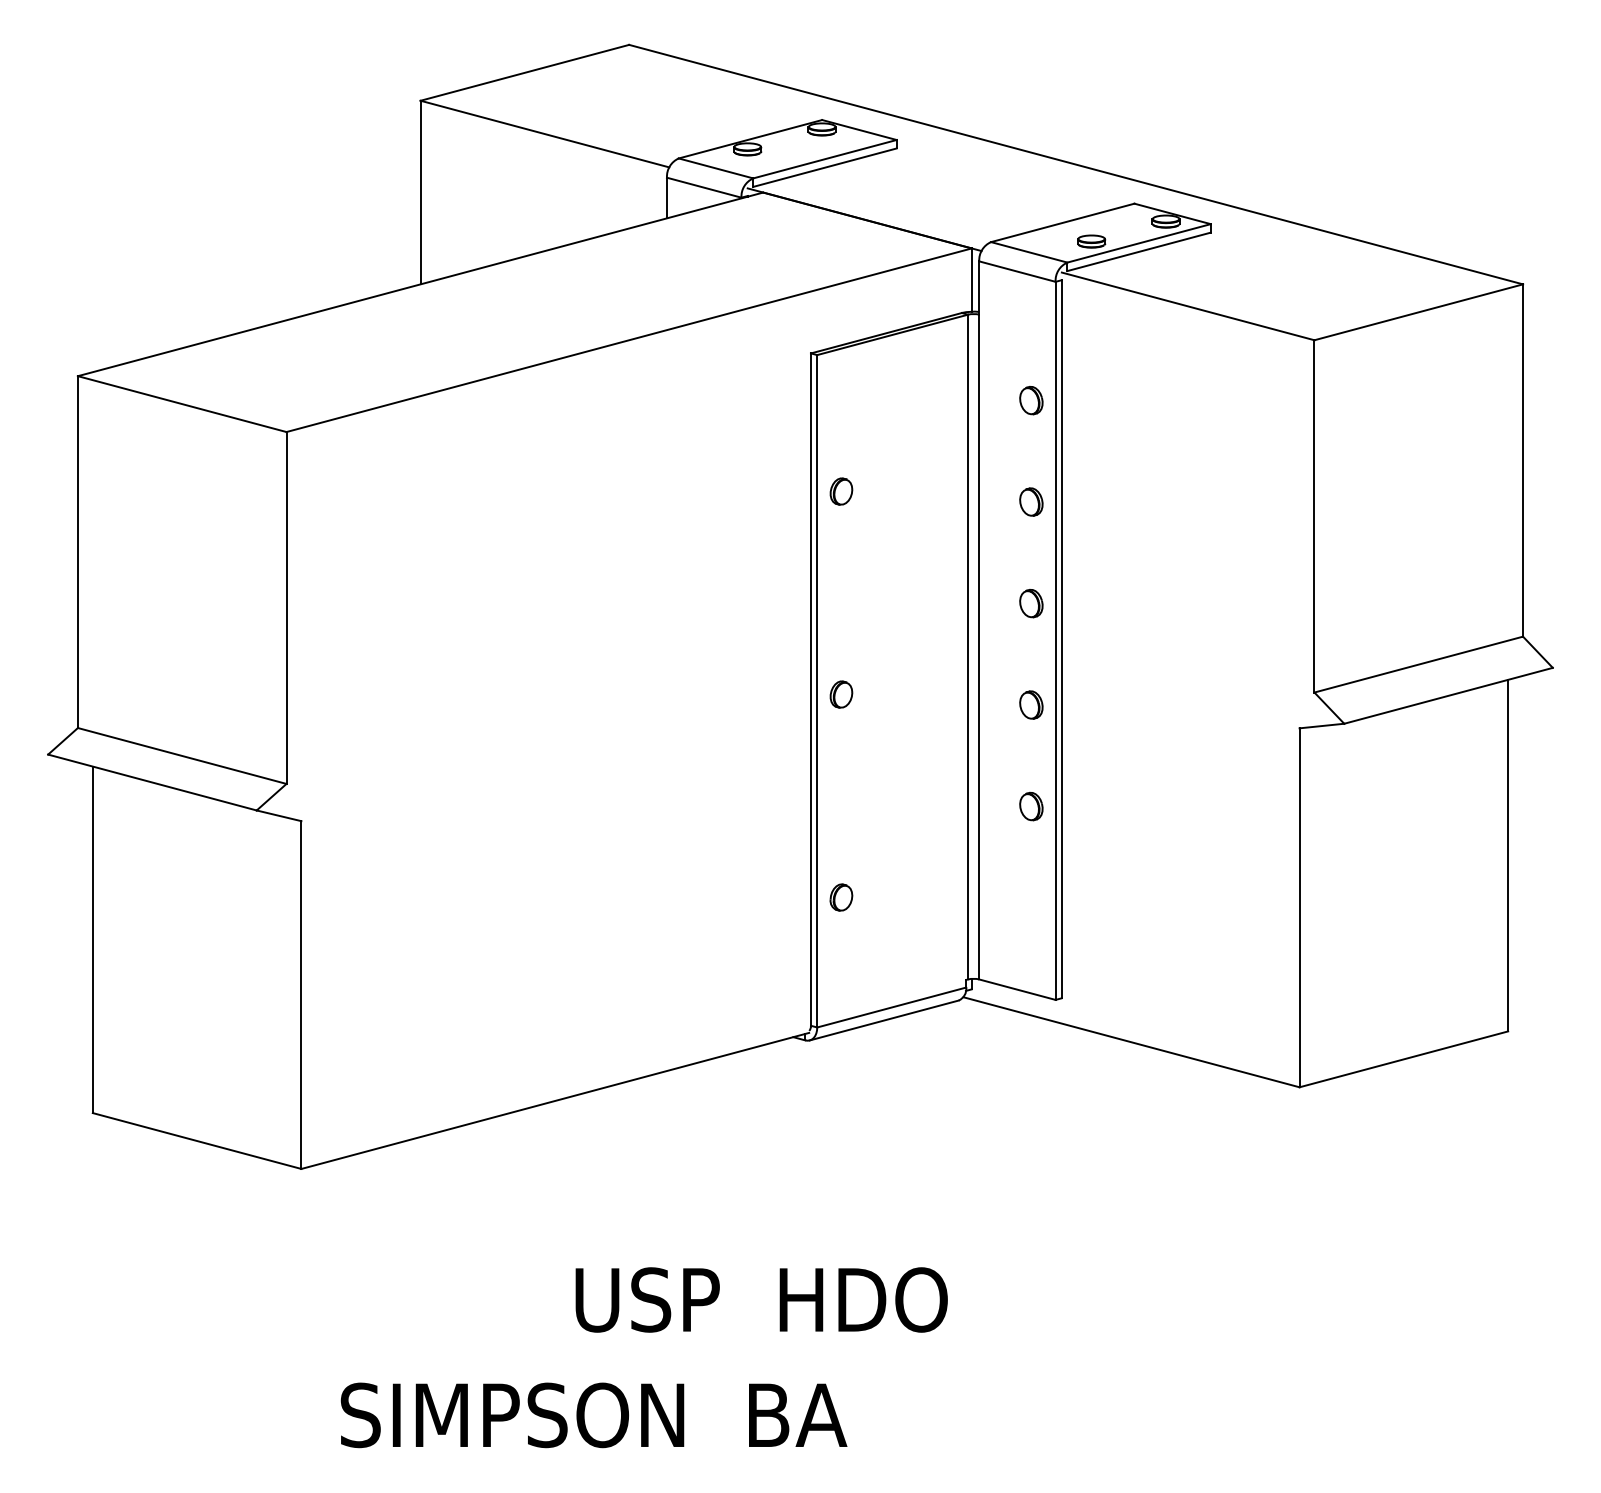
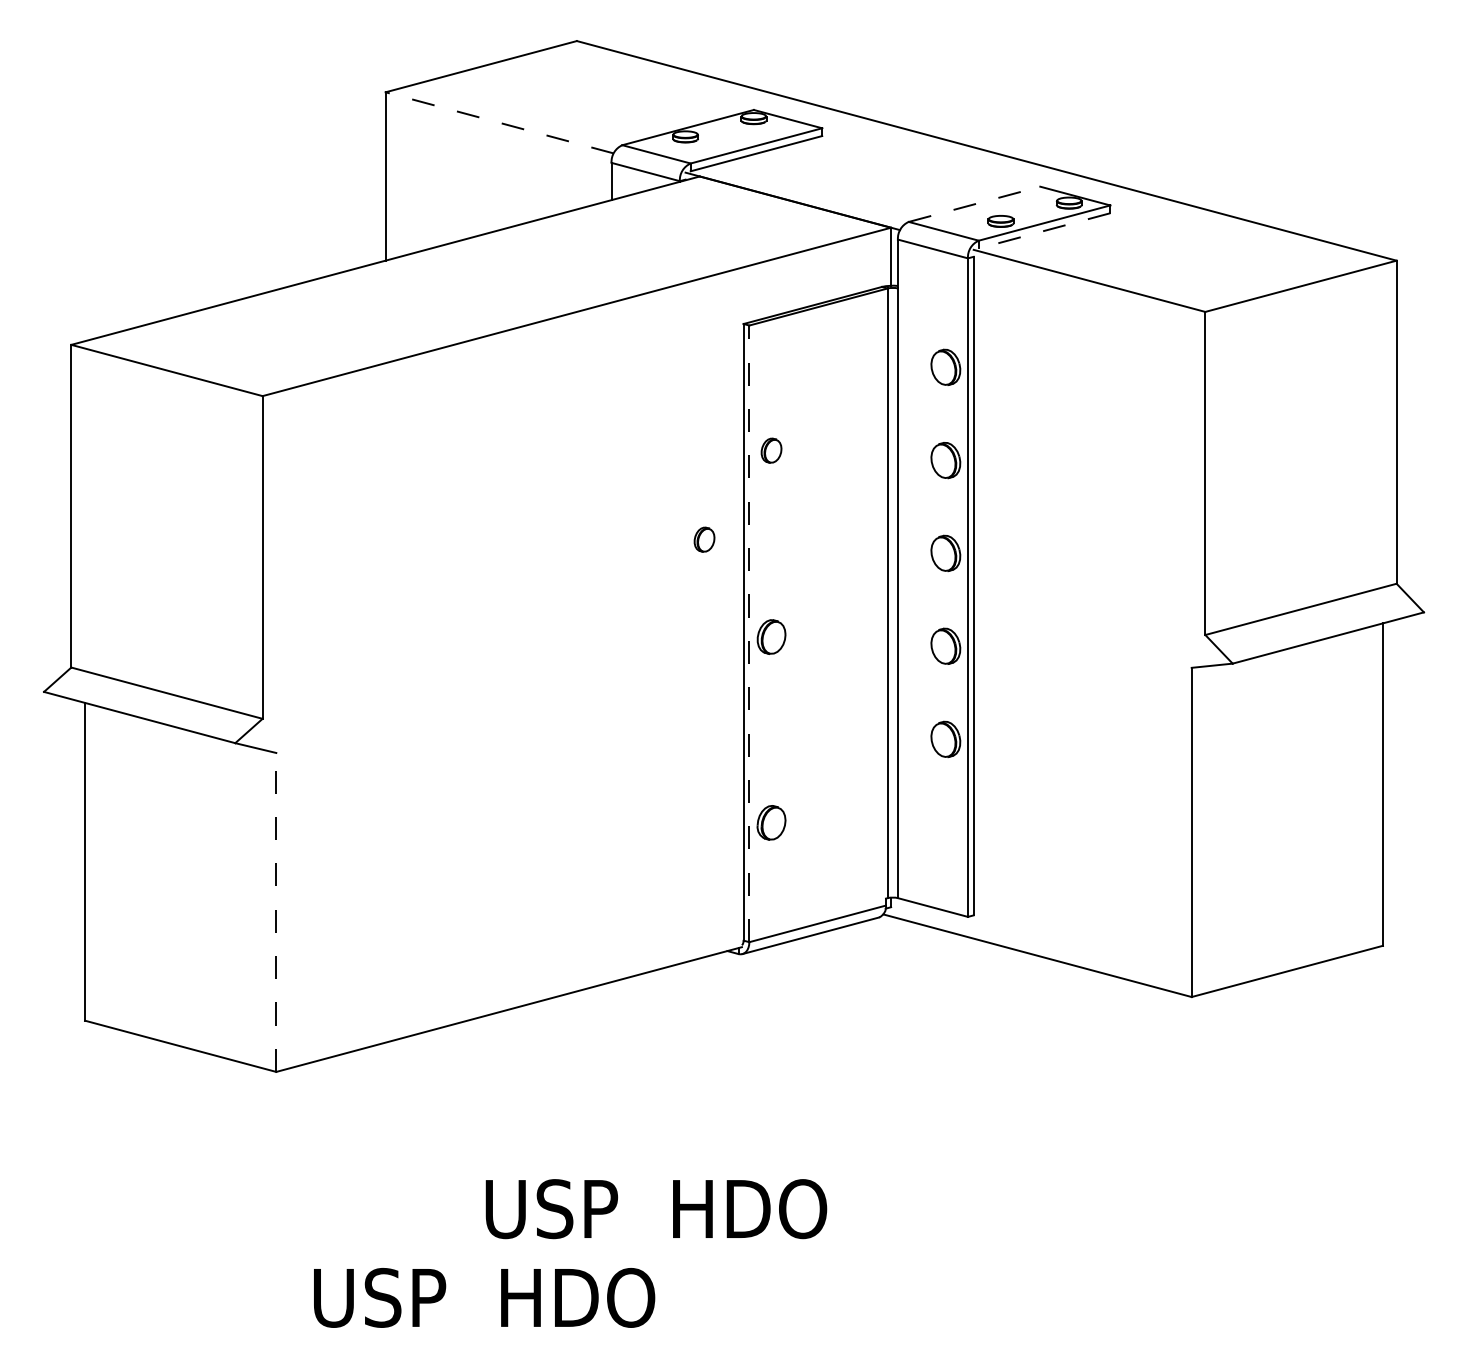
line: (544, 133) -> (499, 122), solid -> dashed
line: (1063, 223) -> (975, 204), solid -> dashed
line: (1139, 252) -> (1044, 231), solid -> dashed
part: (1031, 399) -> (945, 366), size x1.4
part: (1031, 501) -> (945, 459), size x1.4
part: (768, 588) -> (704, 539), added
part: (1031, 603) -> (945, 553), size x1.4
line: (817, 690) -> (749, 633), solid -> dashed
part: (841, 694) -> (771, 636), size x1.4
part: (1031, 705) -> (945, 646), size x1.4
part: (1031, 806) -> (945, 739), size x1.4
part: (841, 898) -> (771, 823), size x1.4
line: (301, 994) -> (276, 911), solid -> dashed
text: (761, 1300) -> (656, 1209), moved
text: (593, 1414) -> (544, 1297), SIMPSON  BA -> USP  HDO

